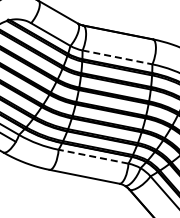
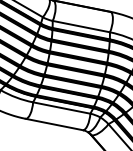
line: (117, 57) -> (81, 26), dashed -> solid
line: (93, 156) -> (61, 107), dashed -> solid

